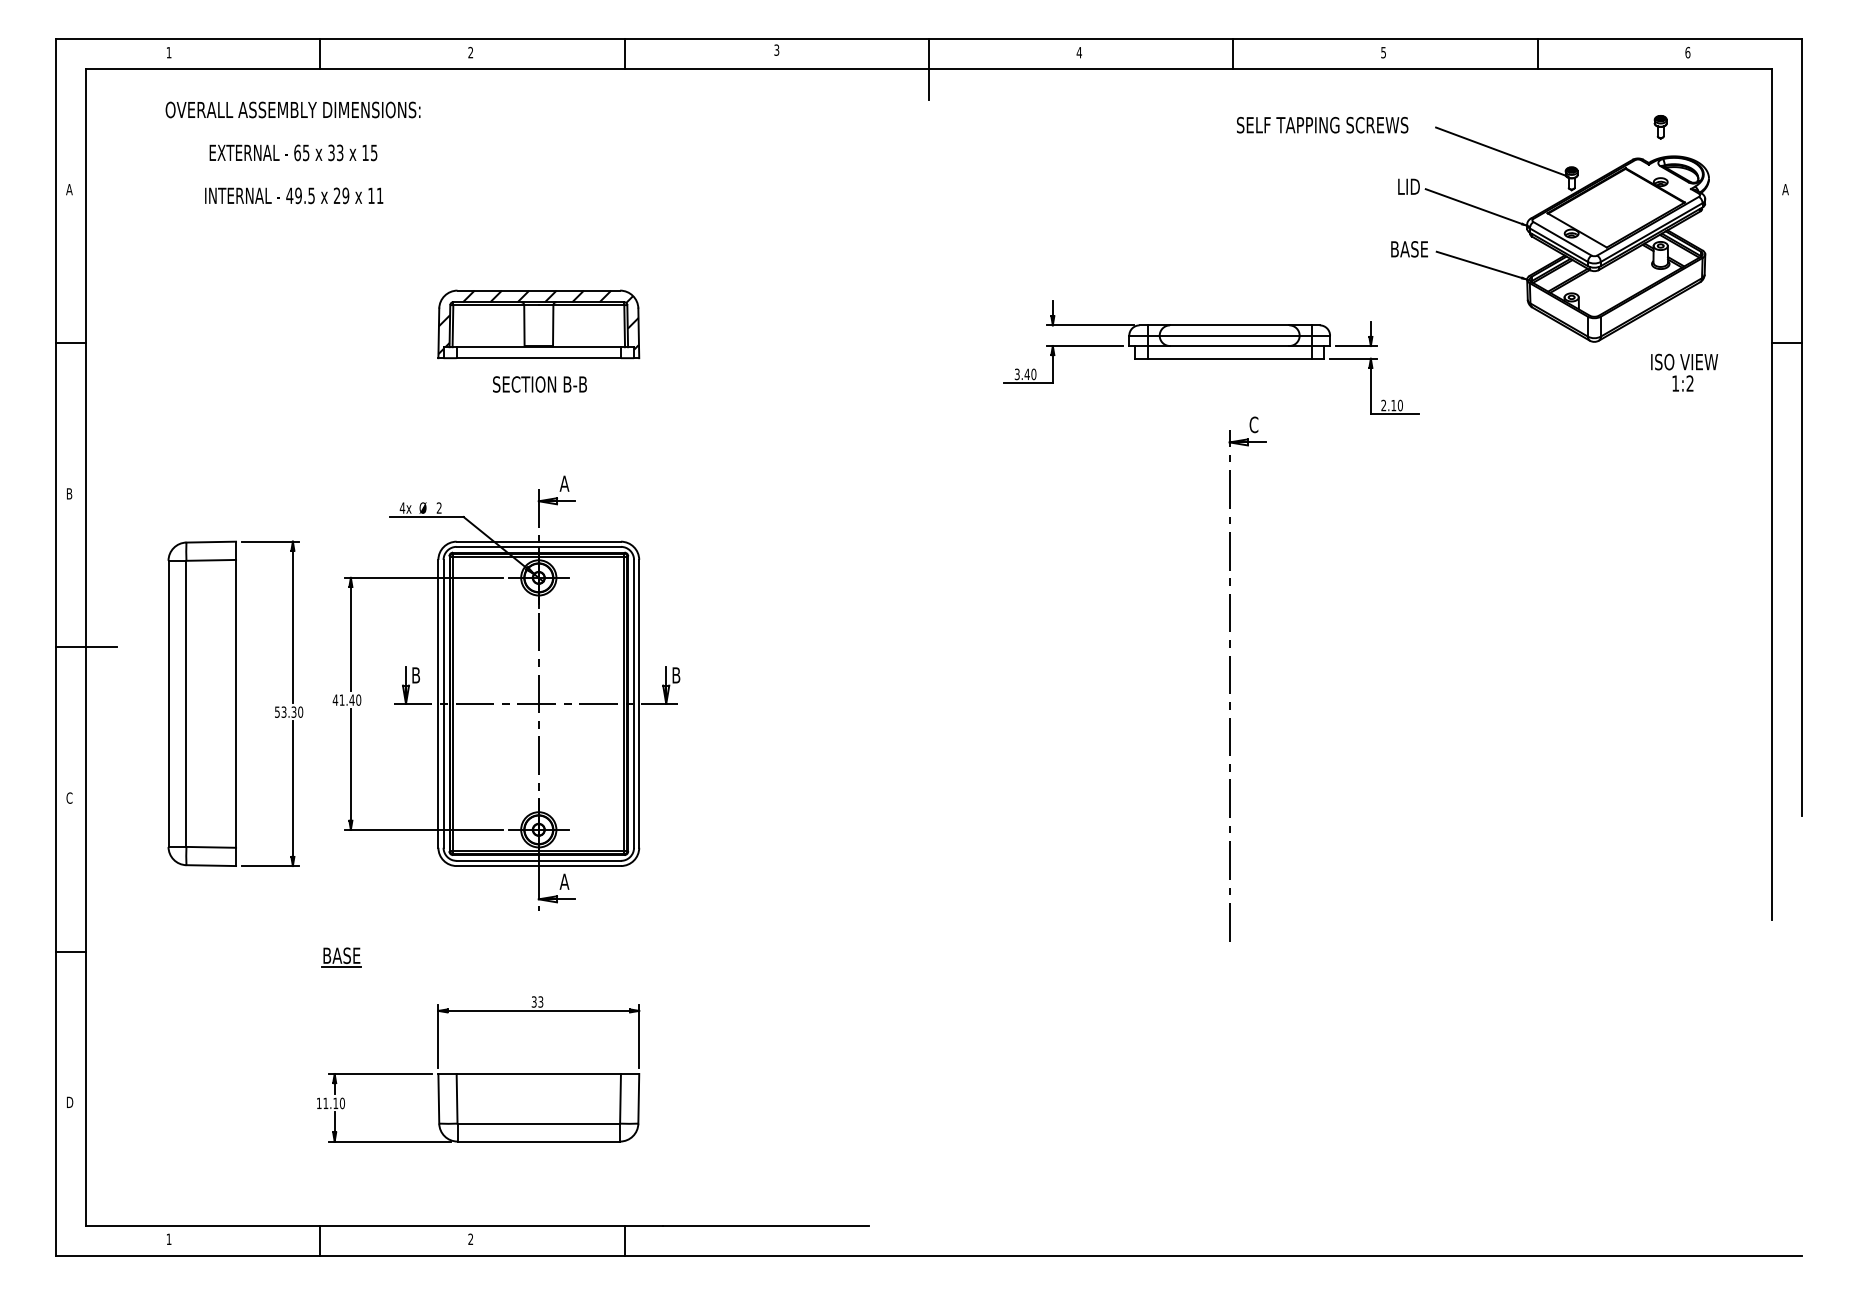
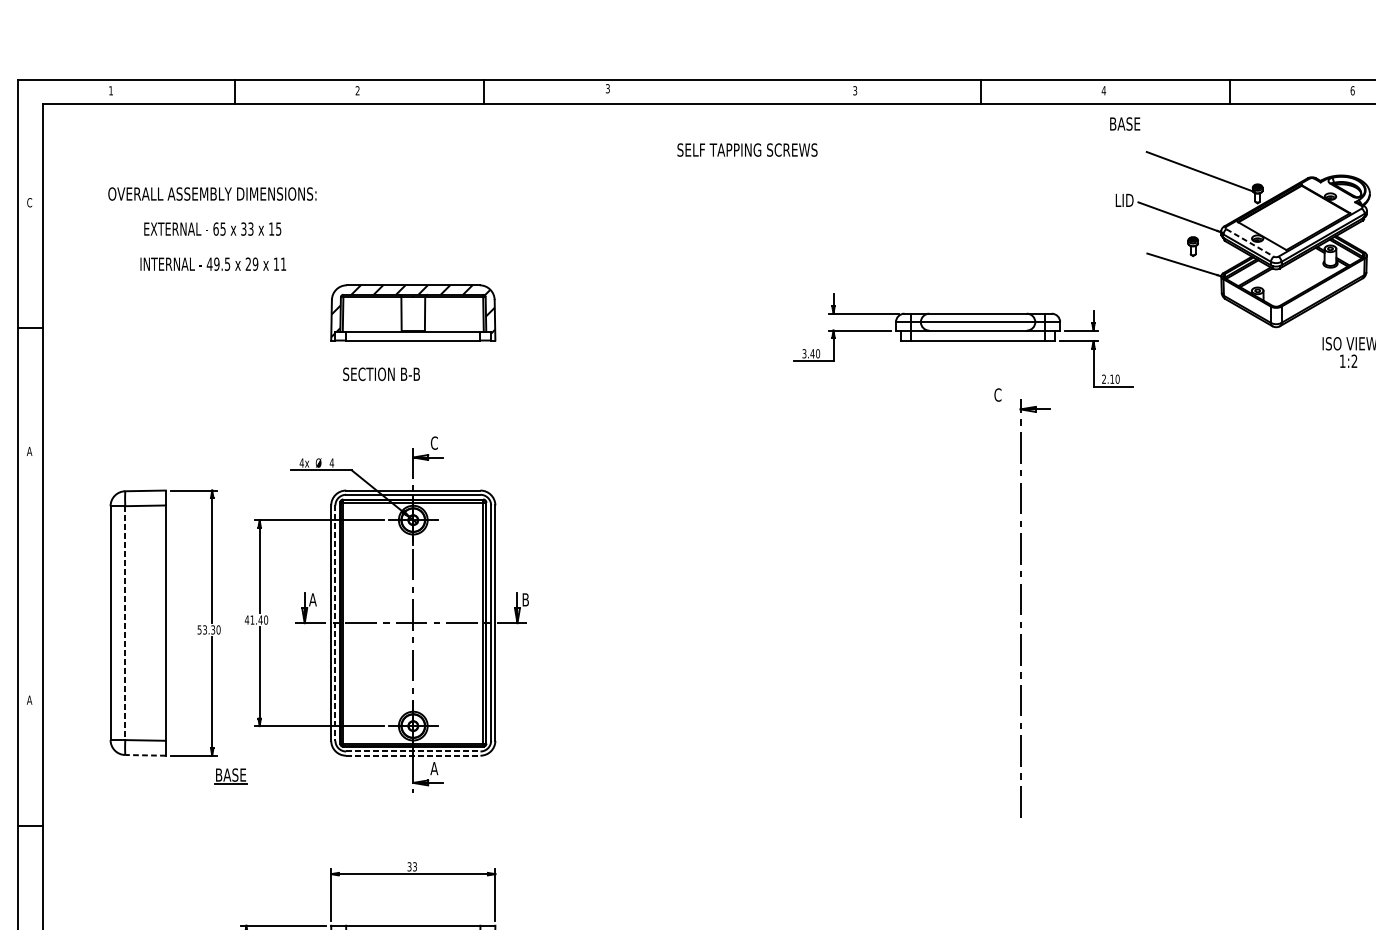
text: (1078, 52) -> (854, 90), 4 -> 3
text: (1383, 52) -> (1103, 90), 5 -> 4
line: (929, 68) -> (732, 103), removed
text: (1322, 125) -> (747, 150), moved
part: (1660, 127) -> (1192, 246), moved
text: (292, 152) -> (211, 228), moved
text: (69, 189) -> (29, 202), A -> C
line: (1562, 238) -> (1250, 242), solid -> dashed
text: (1409, 249) -> (1125, 124), moved
text: (539, 384) -> (381, 374), moved
text: (564, 483) -> (434, 442), A -> C
text: (69, 493) -> (29, 451), B -> A
text: (438, 507) -> (331, 462), 2 -> 4
line: (85, 647) -> (42, 577), removed
text: (415, 675) -> (312, 599), B -> A
part: (1230, 685) -> (1021, 608), moved
line: (443, 703) -> (335, 622), solid -> dashed
line: (186, 704) -> (125, 623), solid -> dashed
text: (69, 797) -> (29, 699), C -> A
line: (539, 860) -> (413, 751), solid -> dashed
line: (211, 865) -> (145, 755), solid -> dashed
line: (539, 866) -> (413, 756), solid -> dashed
part: (341, 957) -> (230, 776), moved

